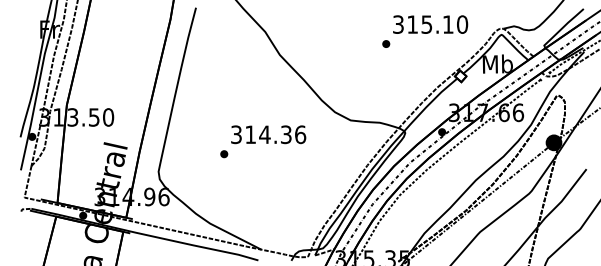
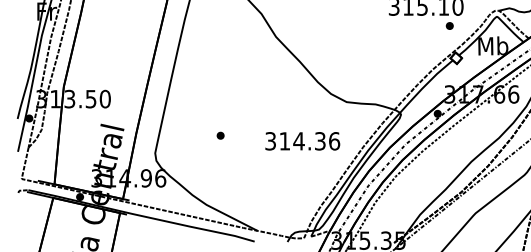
part: (386, 43) -> (450, 25), moved
text: (268, 134) -> (302, 141), moved

